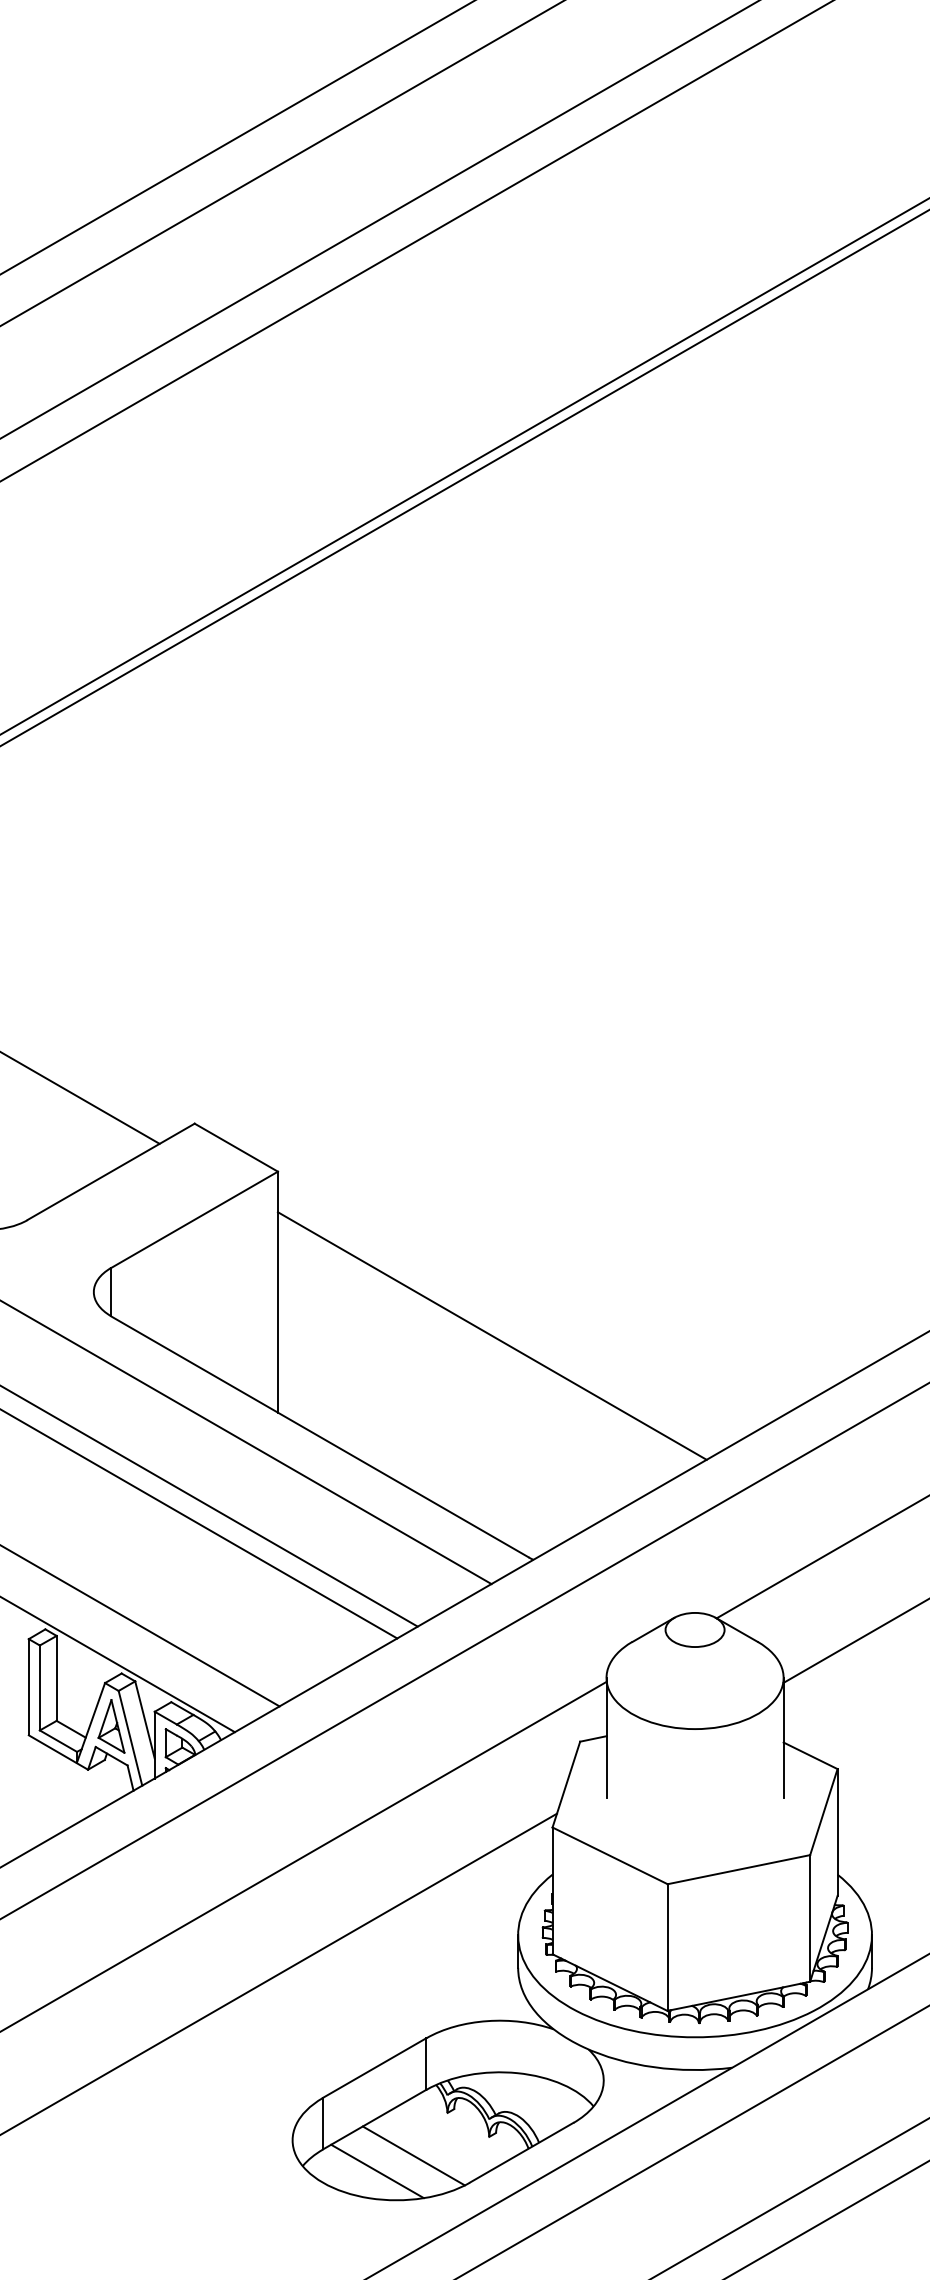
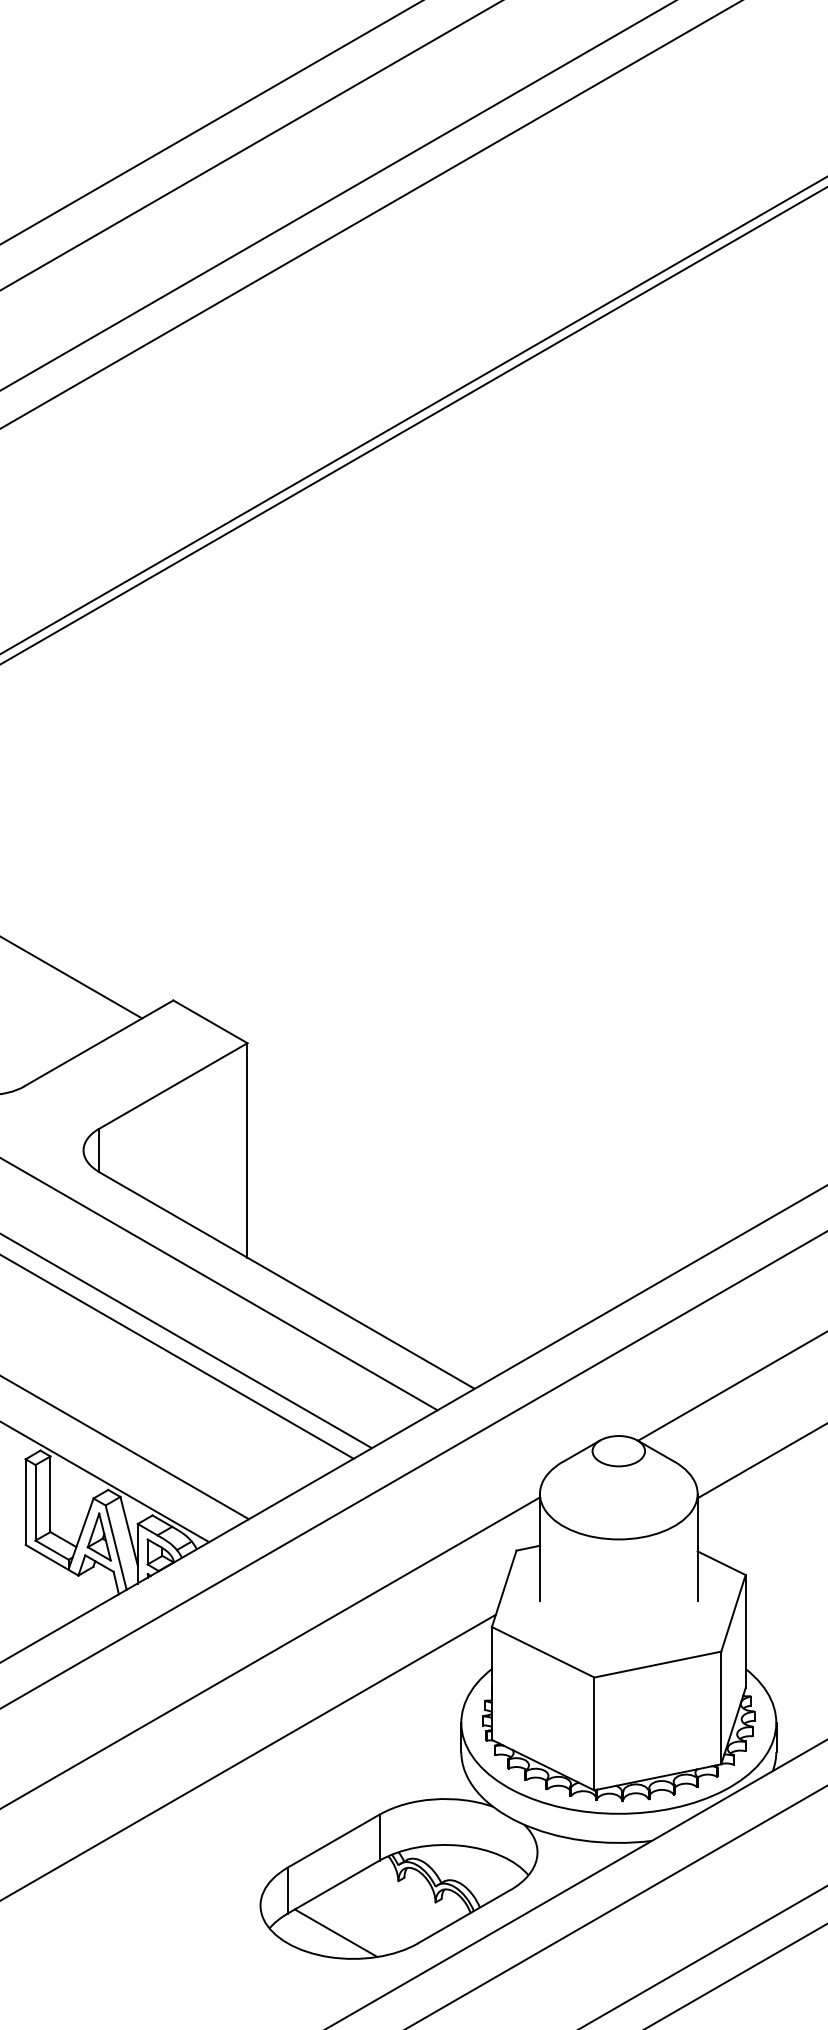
line: (492, 1336) -> (438, 1189), removed
line: (413, 2156) -> (368, 1919), removed

